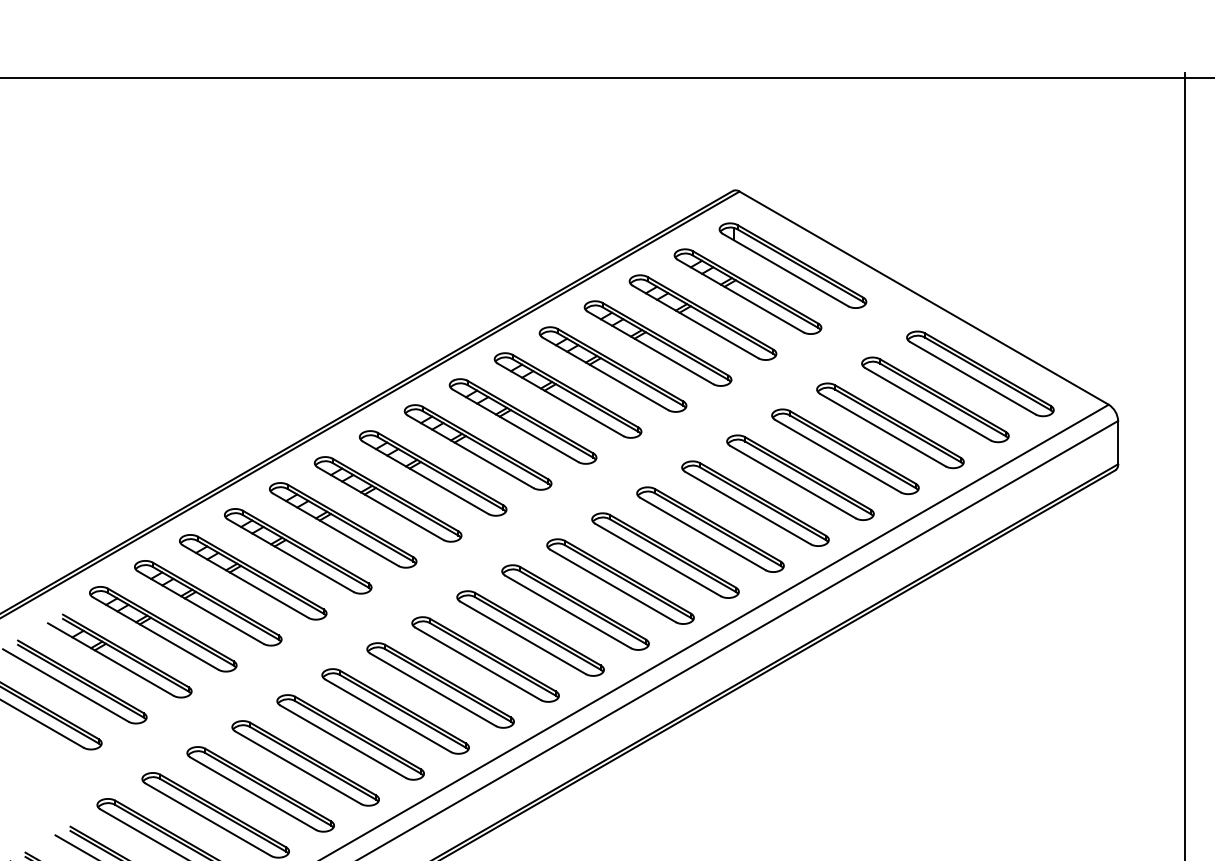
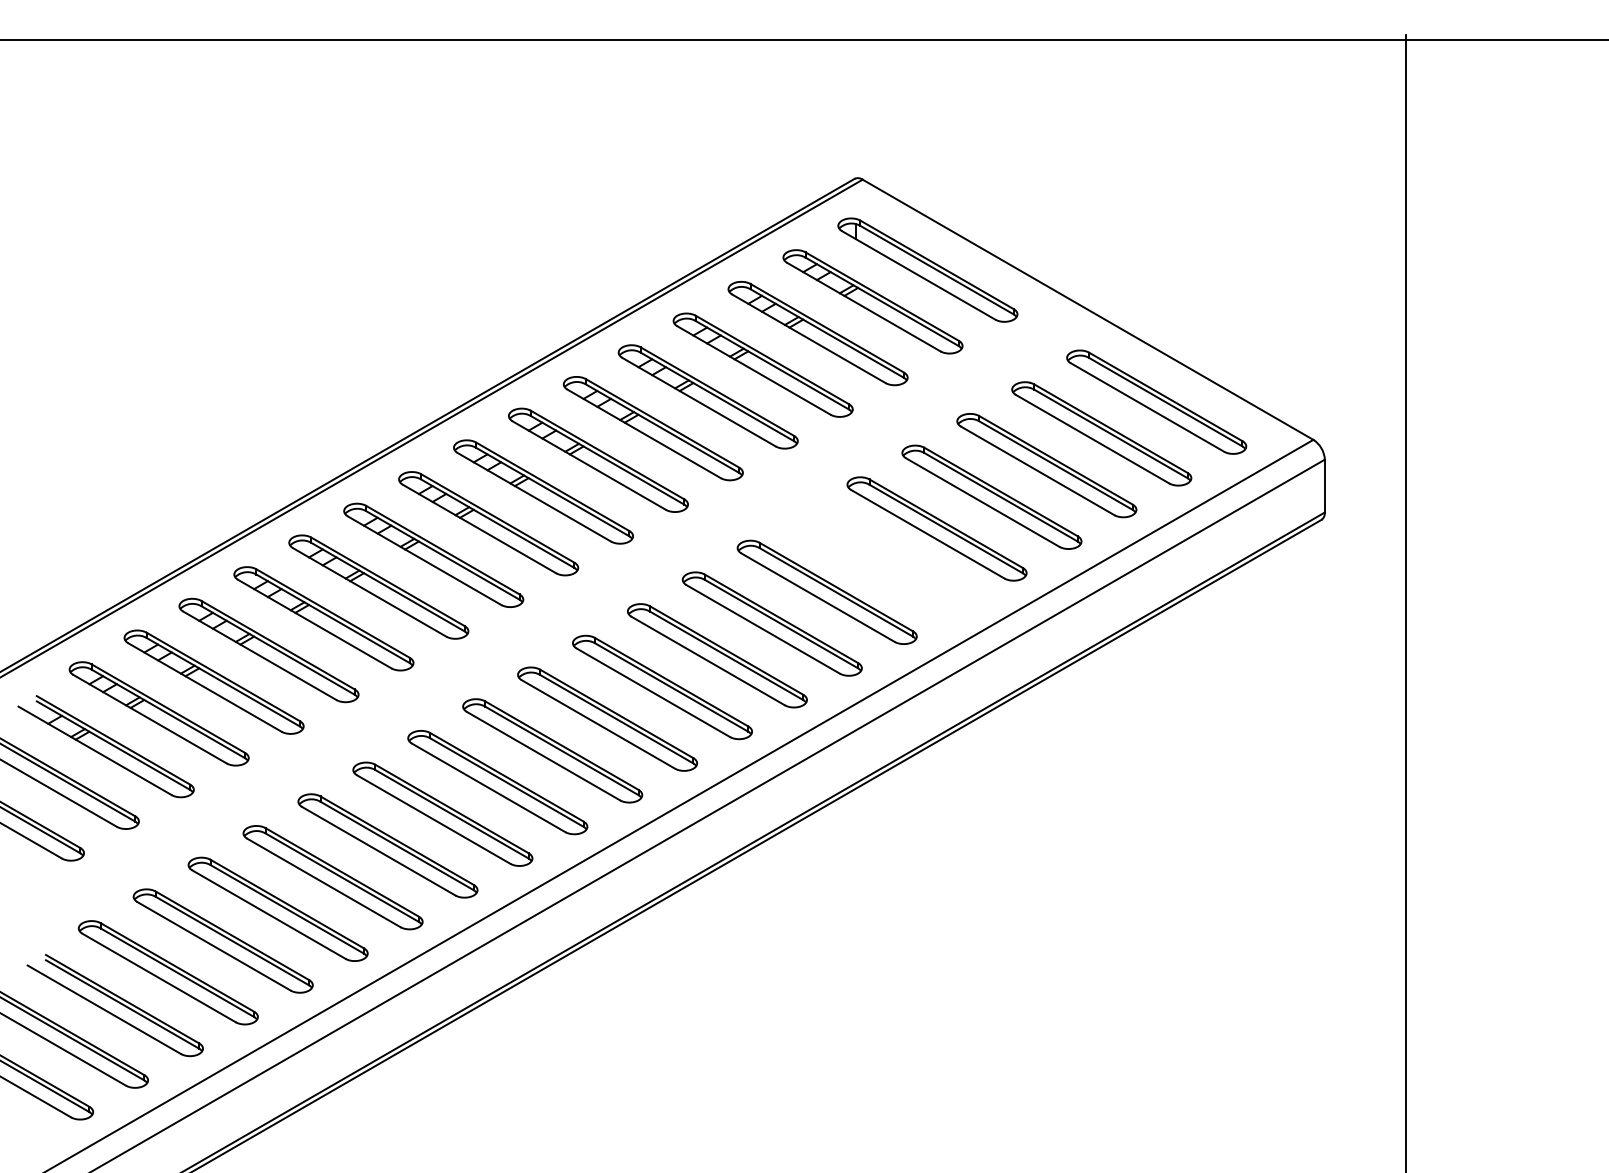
part: (754, 503) -> (881, 560), removed

